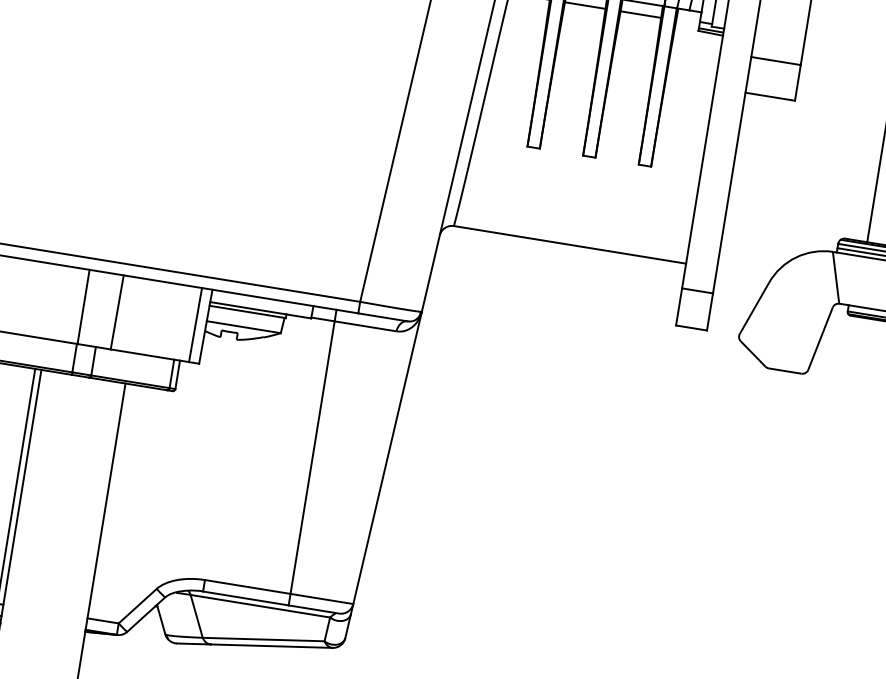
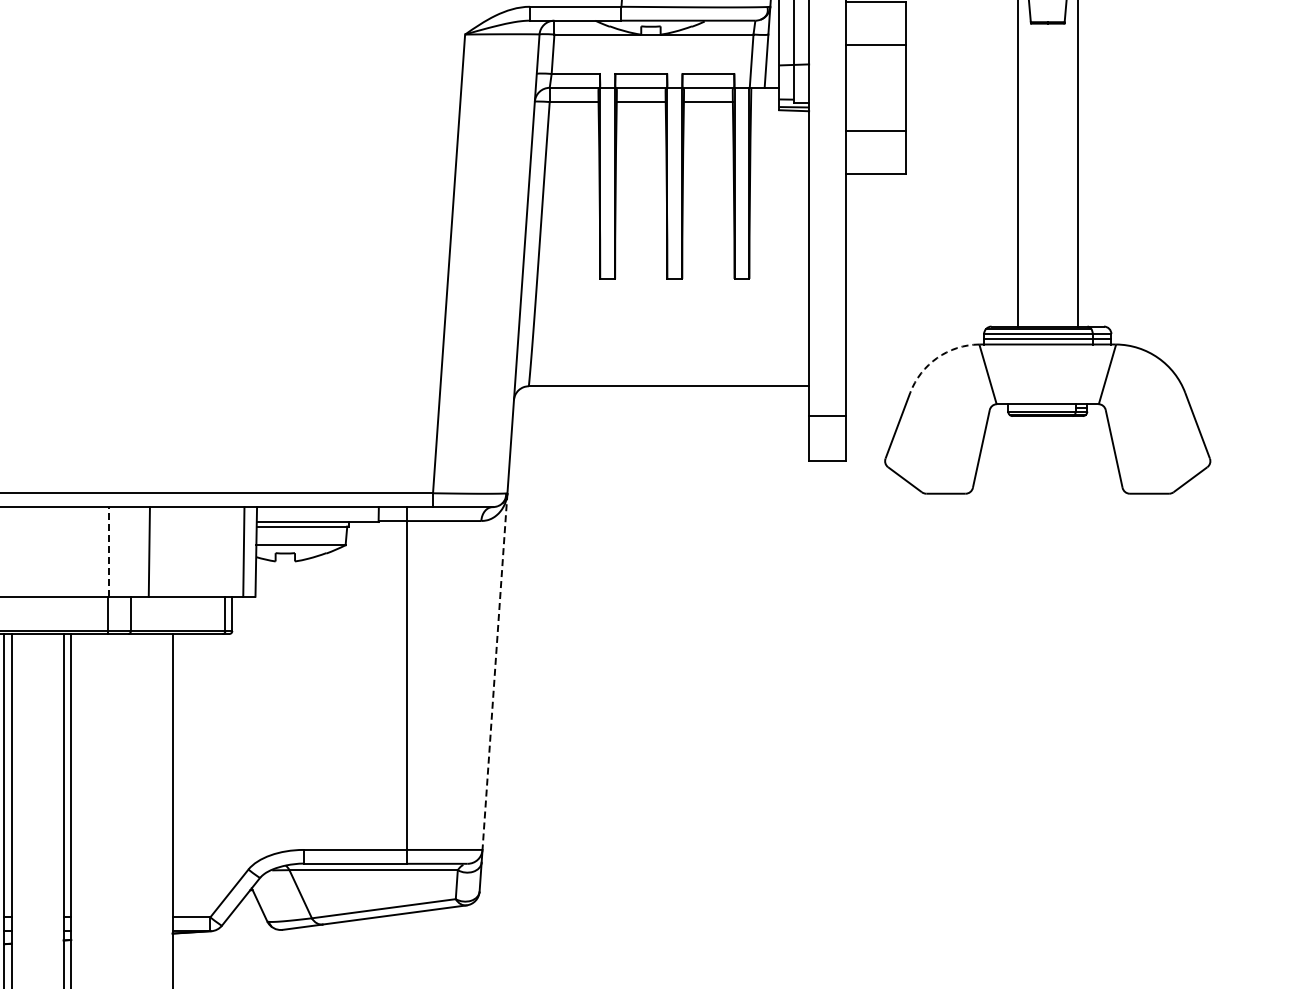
arc: (796, 257) -> (937, 357), solid -> dashed
line: (83, 306) -> (108, 551), solid -> dashed
line: (388, 457) -> (495, 671), solid -> dashed

